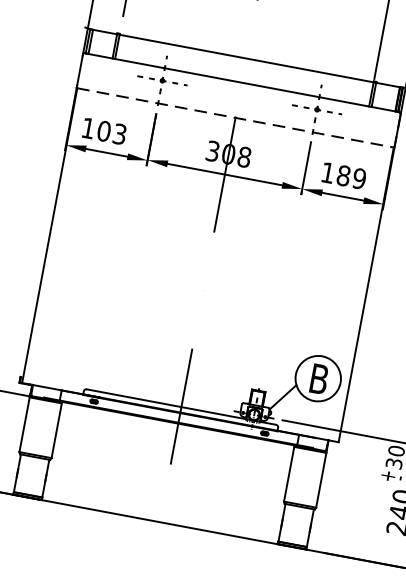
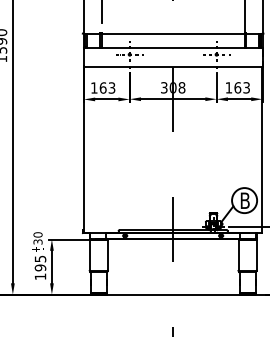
line: (236, 118) -> (173, 67), dashed -> solid
text: (103, 130) -> (102, 87), 103 -> 163
text: (352, 176) -> (242, 87), 189 -> 163

